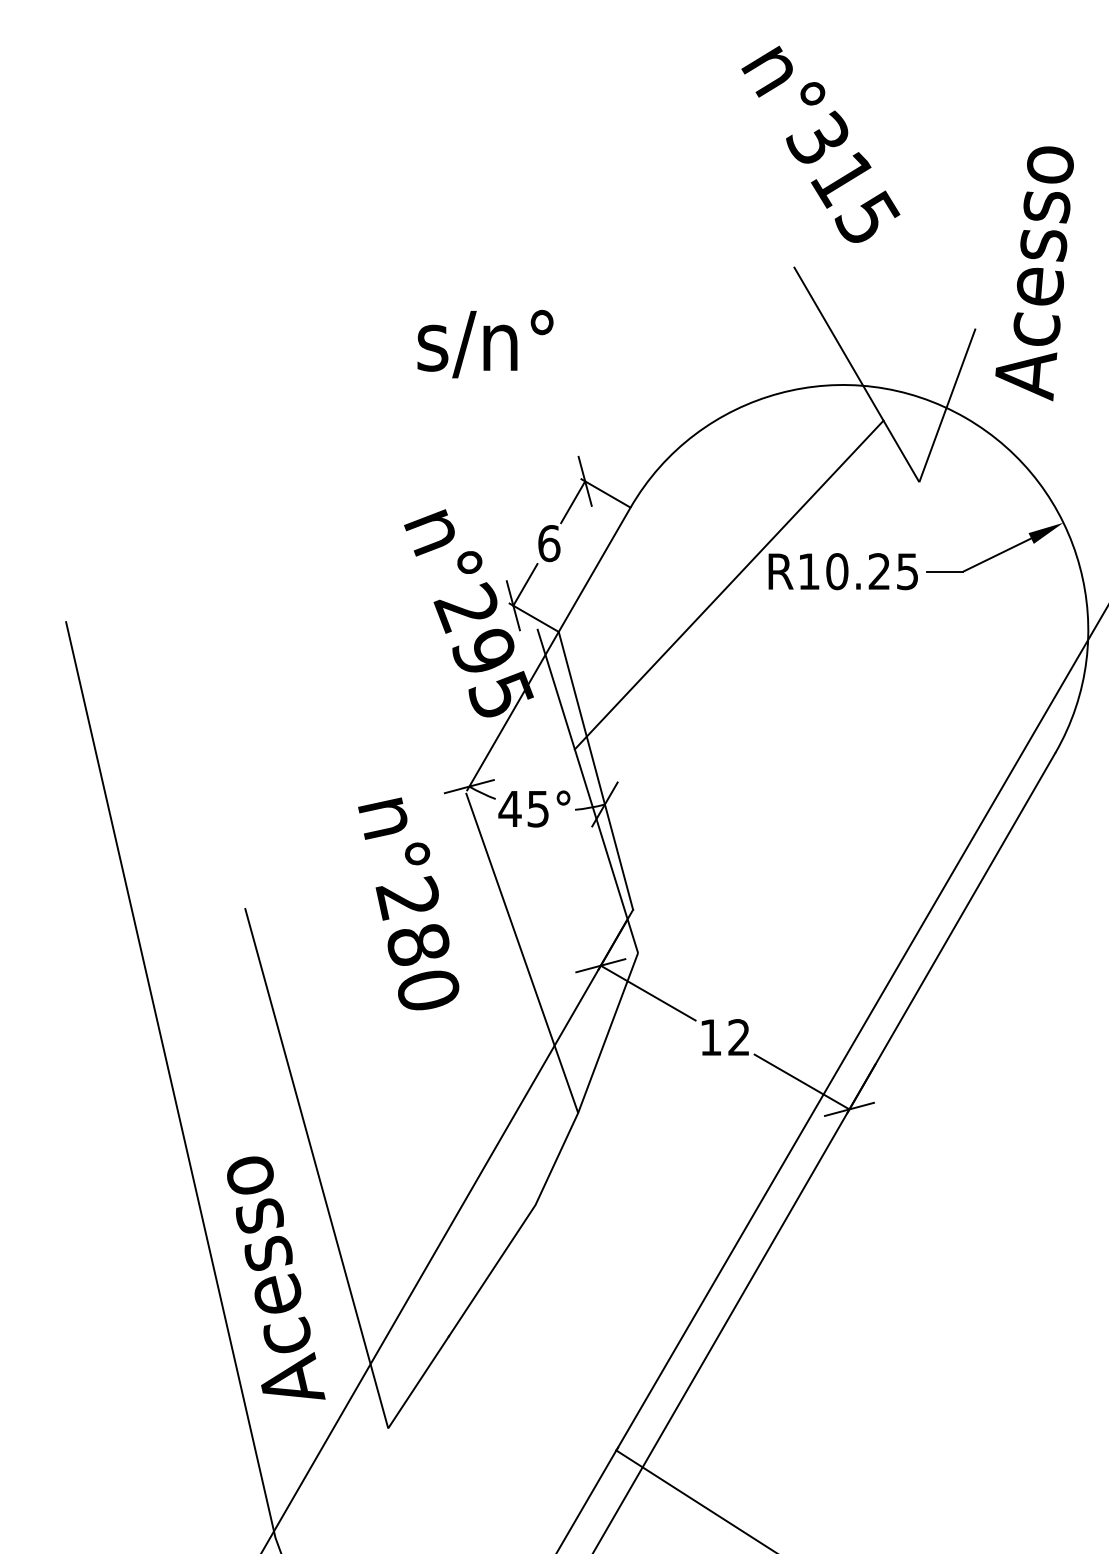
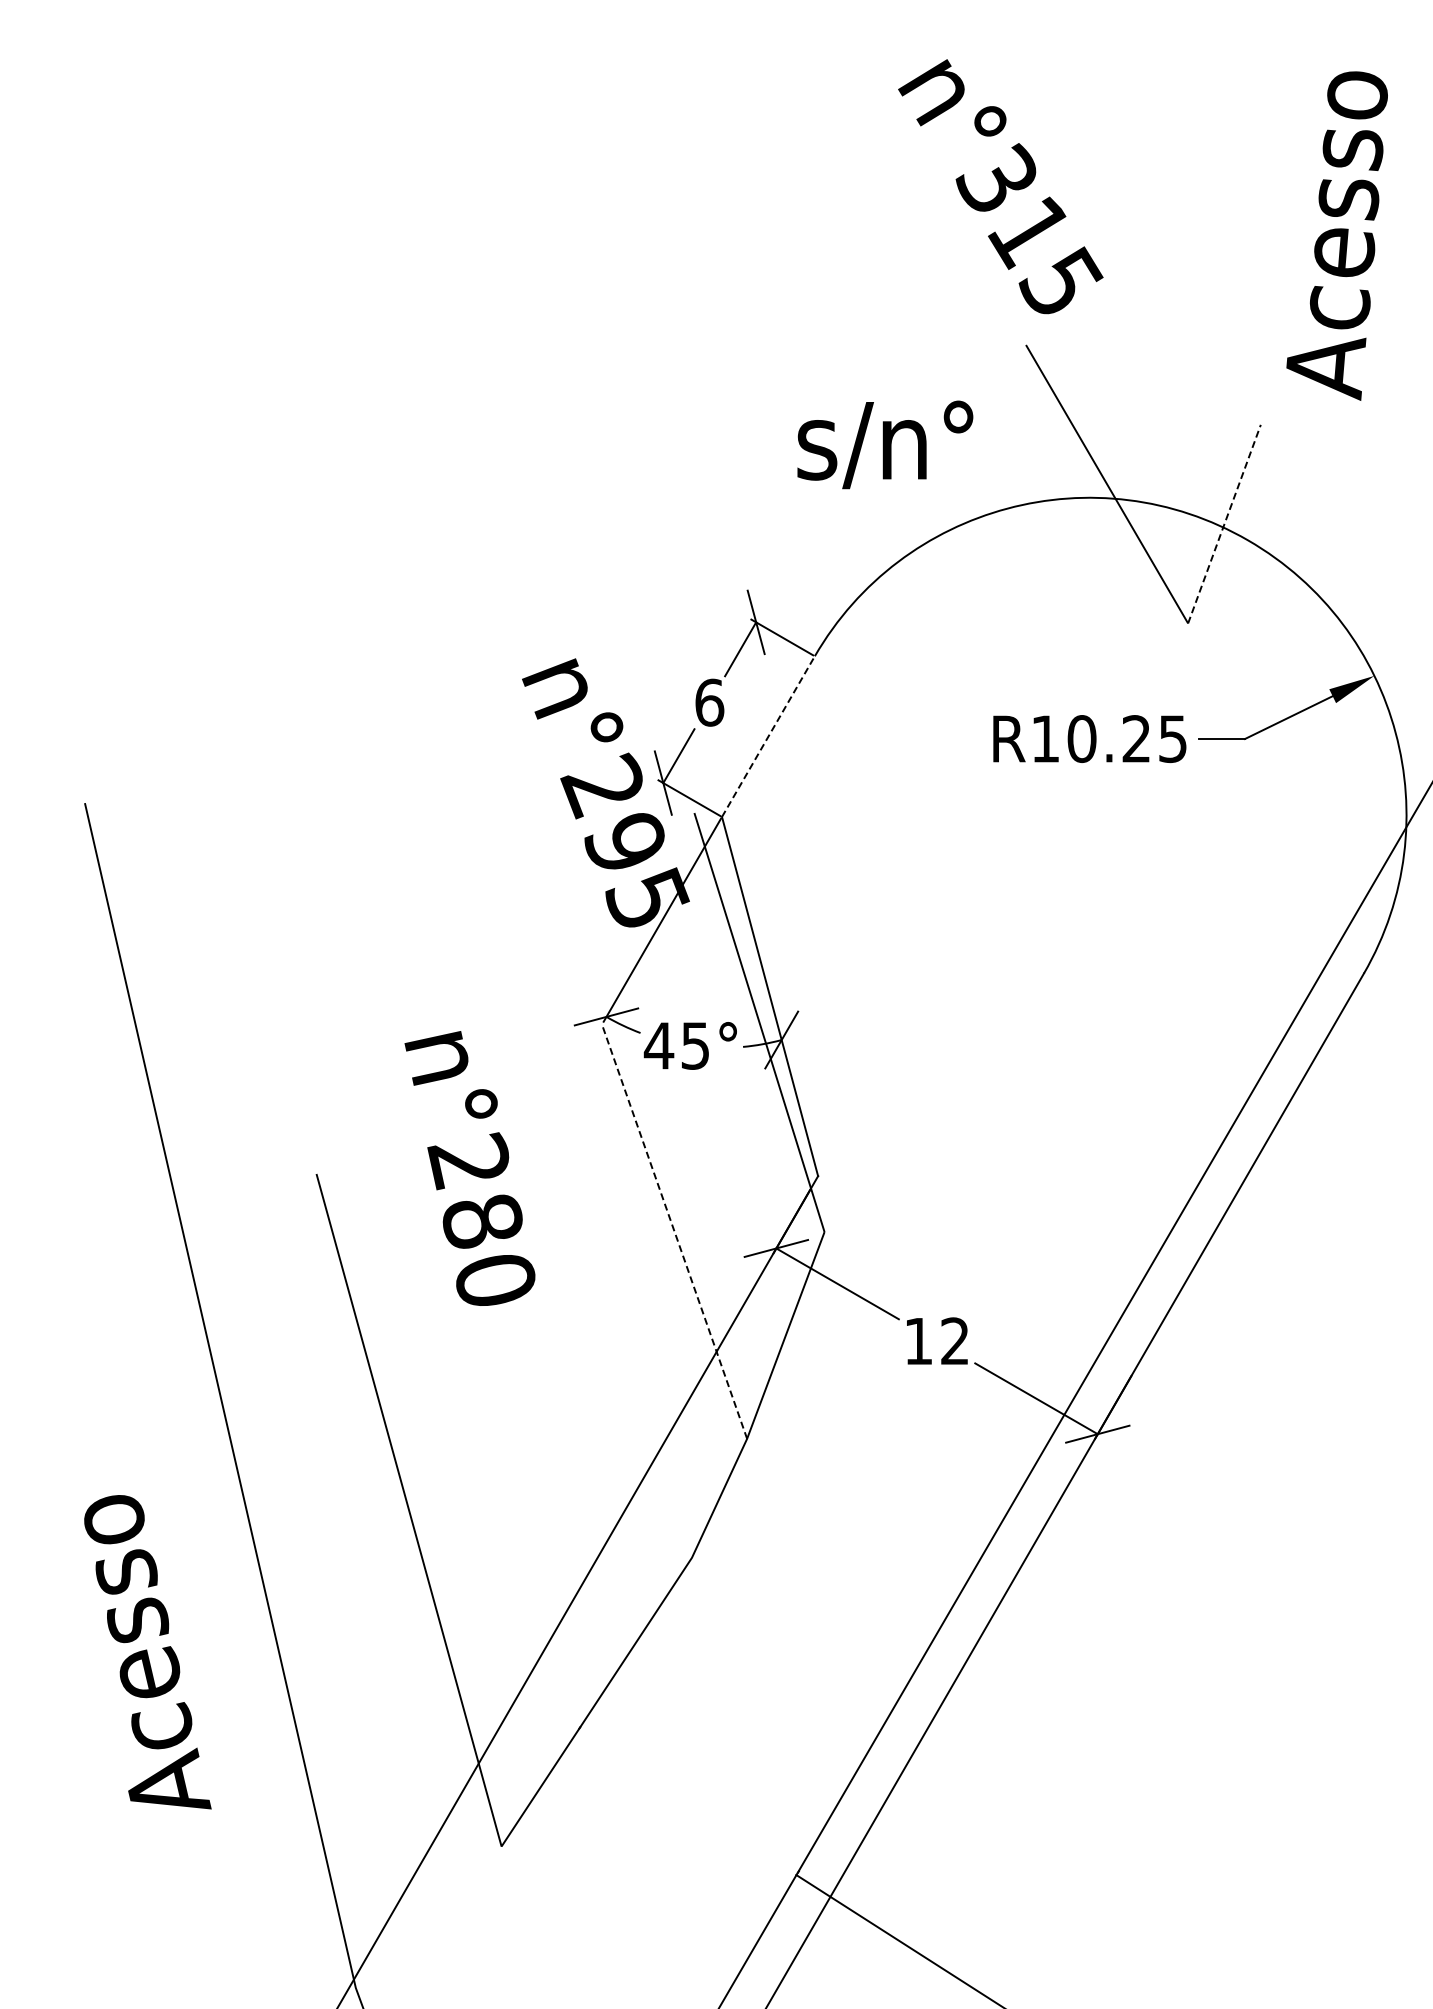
text: (820, 144) -> (1000, 186), moved
text: (1034, 273) -> (1336, 235), moved
text: (485, 343) -> (885, 444), moved
line: (947, 405) -> (1224, 524), solid -> dashed
line: (594, 569) -> (768, 736), solid -> dashed
line: (728, 584) -> (941, 755), removed
text: (408, 903) -> (469, 1168), moved
line: (522, 952) -> (674, 1231), solid -> dashed
text: (276, 1278) -> (147, 1652), moved

